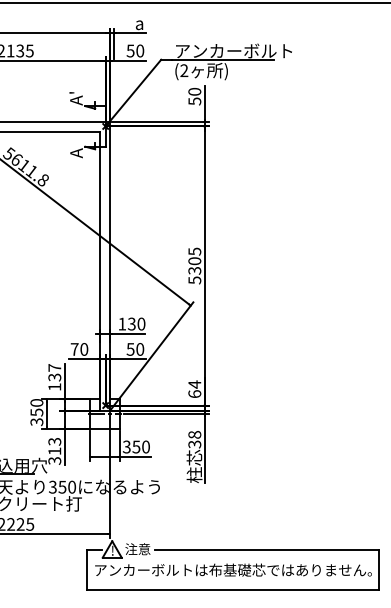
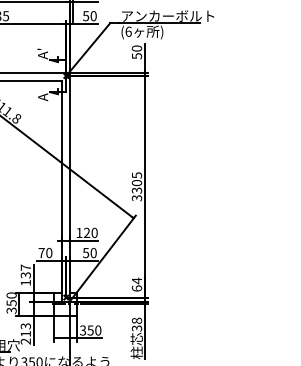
text: (184, 70) -> (128, 31), (2 -> (6
text: (194, 279) -> (136, 197), 5305 -> 3305
text: (131, 324) -> (86, 233), 130 -> 120
text: (55, 460) -> (26, 341), 313 -> 213

